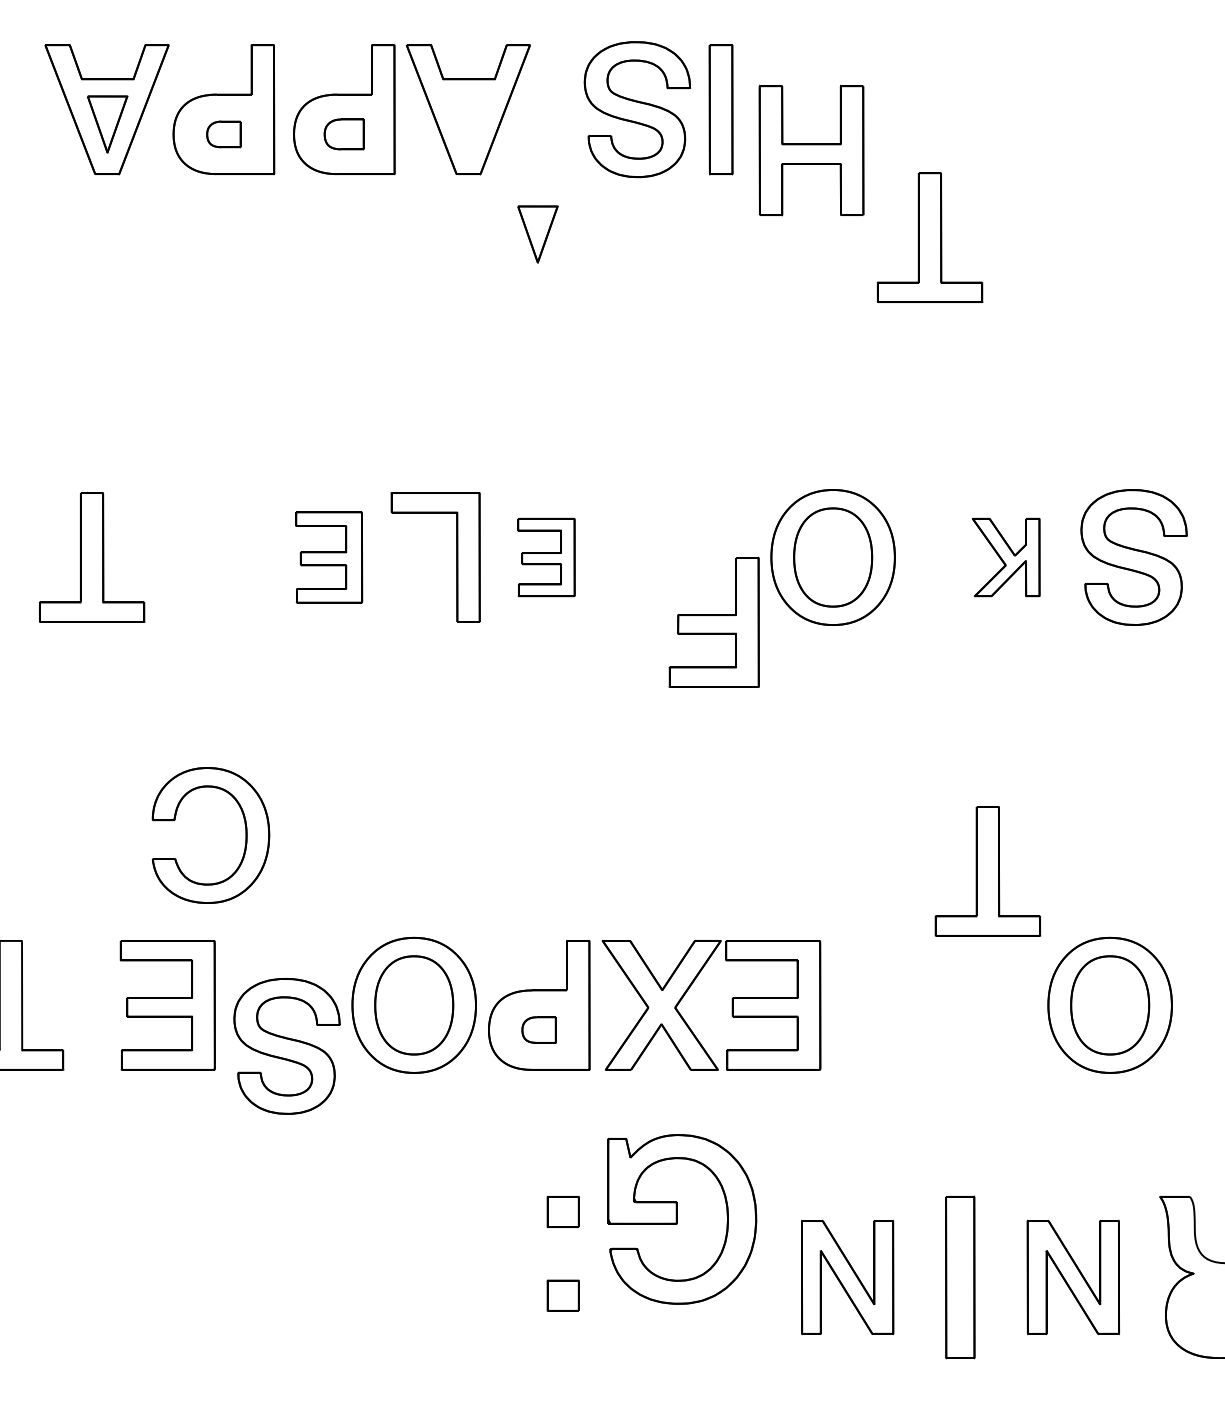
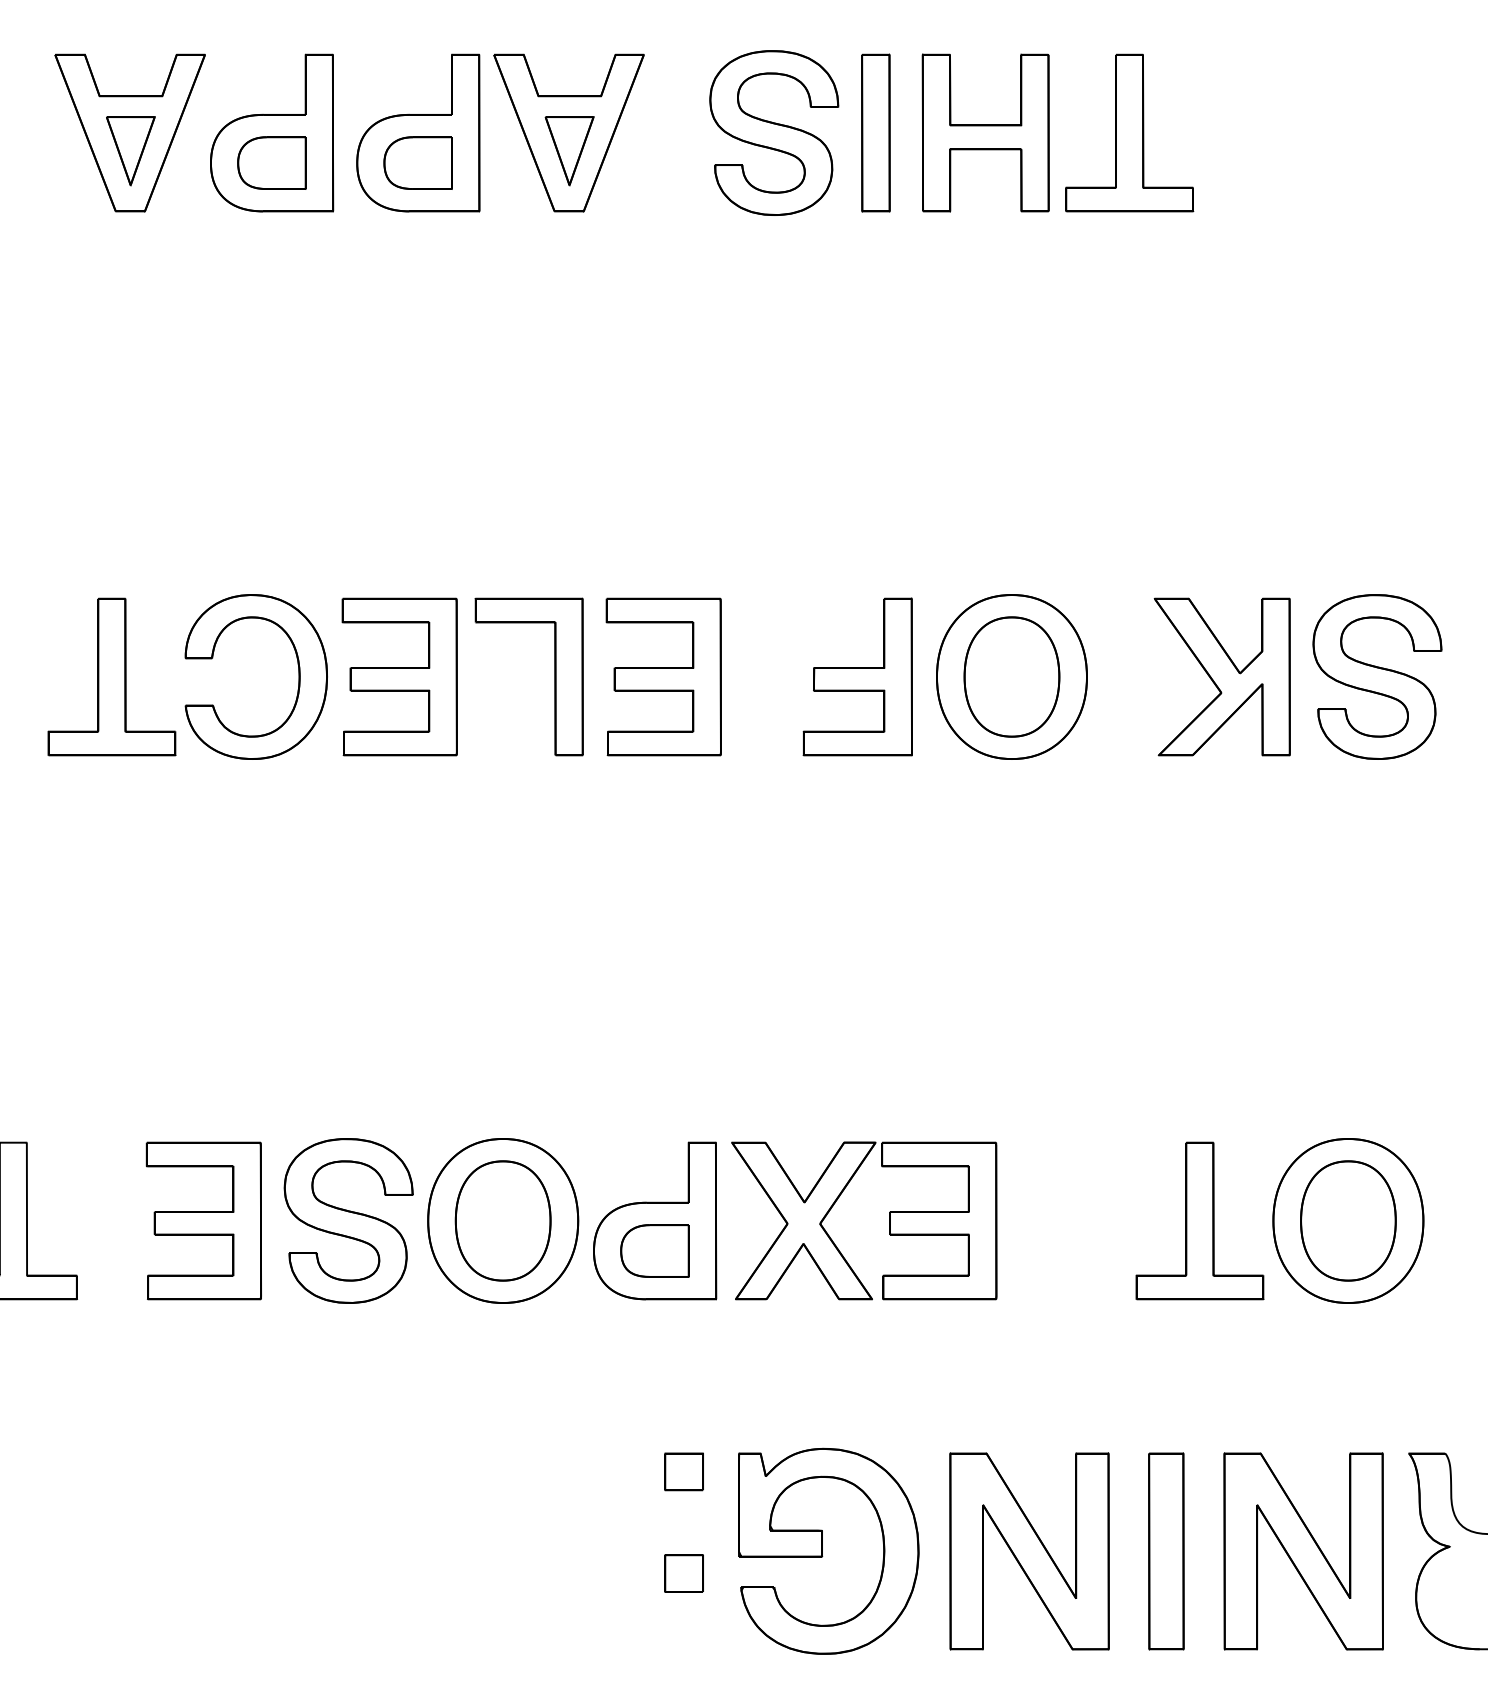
part: (223, 134) -> (271, 163), size x1.67
part: (343, 134) -> (417, 163), size x1.43
part: (811, 150) -> (985, 132), moved
part: (537, 234) -> (569, 151), moved
part: (930, 237) -> (1130, 132), moved
part: (329, 557) -> (400, 677), size x1.43
part: (546, 557) -> (663, 677), size x1.67
part: (1005, 557) -> (1221, 677), size x1.67
part: (713, 621) -> (856, 675), moved
part: (245, 835) -> (298, 677), moved
part: (987, 871) -> (1199, 1221), moved
part: (538, 1029) -> (654, 1250), size x1.67
part: (286, 1046) -> (348, 1221), moved
part: (682, 1219) -> (829, 1551), moved
part: (847, 1277) -> (1029, 1551), size x1.43
part: (1073, 1277) -> (1303, 1551), size x1.43

